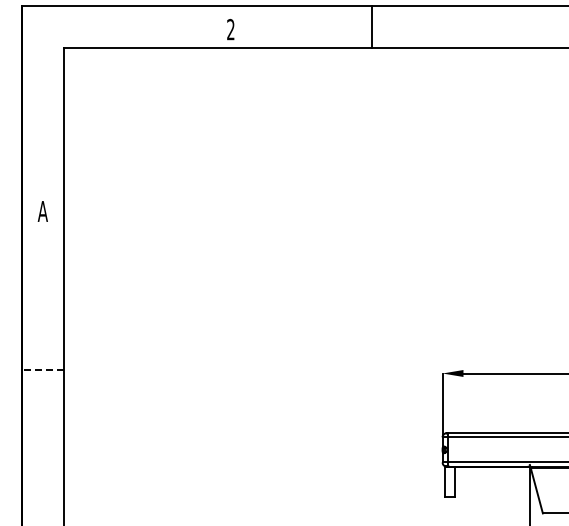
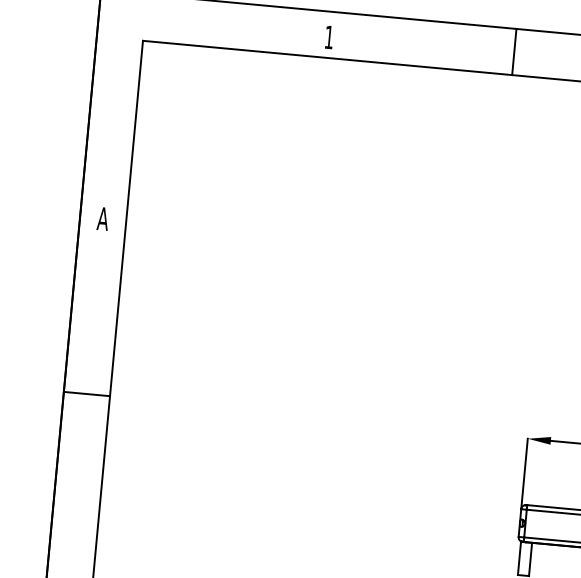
line: (372, 27) -> (514, 52), moved
text: (230, 29) -> (328, 37), 2 -> 1
line: (43, 370) -> (87, 394), dashed -> solid

